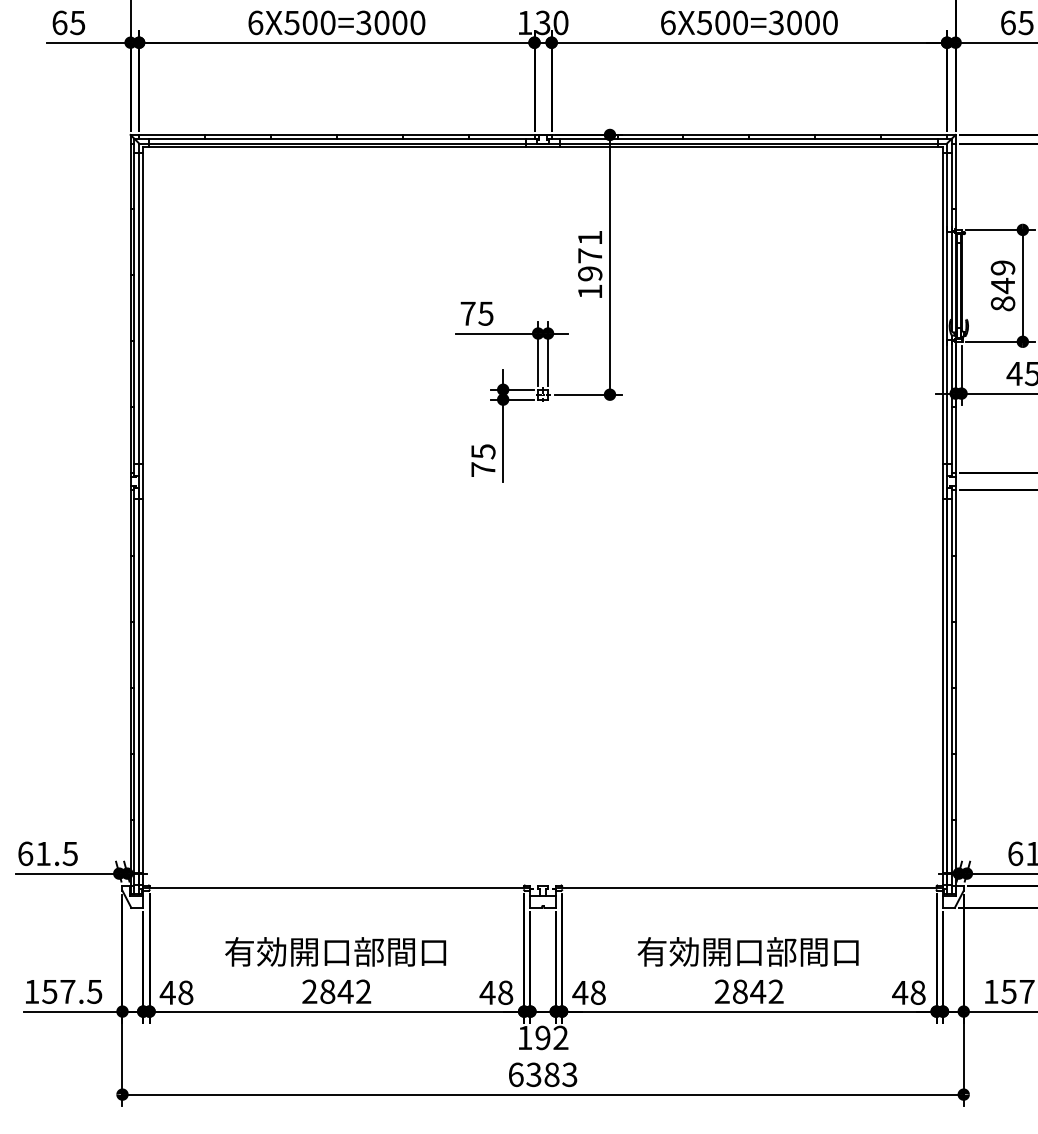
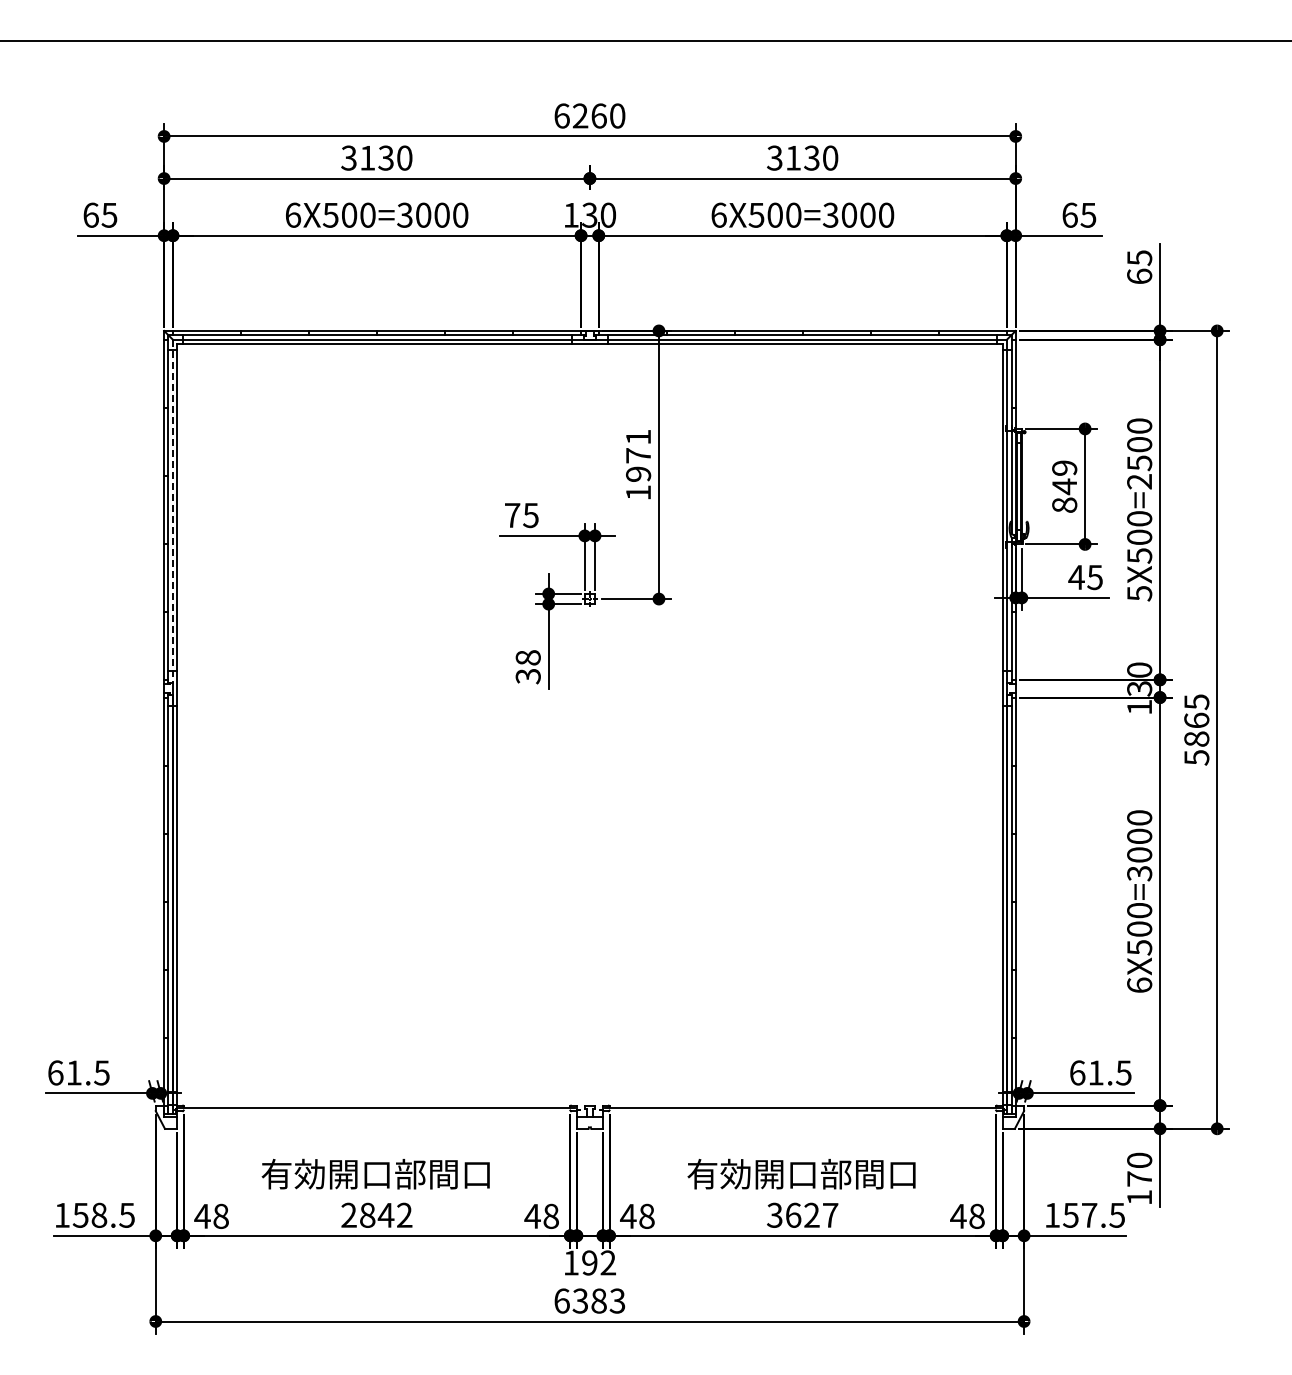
line: (138, 309) -> (172, 511), solid -> dashed
text: (482, 461) -> (527, 667), 75 -> 38
text: (67, 990) -> (99, 1214), 157.5 -> 158.5
text: (749, 990) -> (802, 1214), 2842 -> 3627

